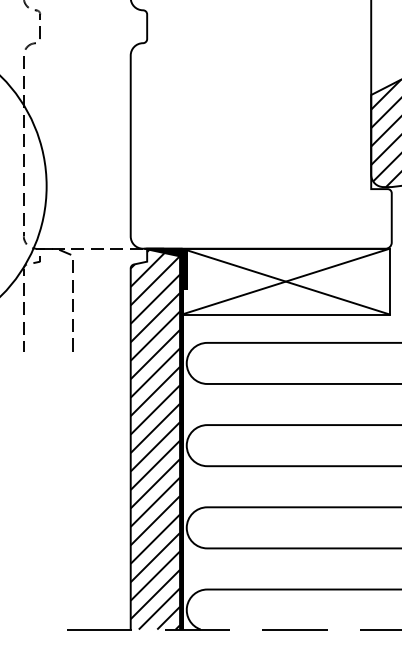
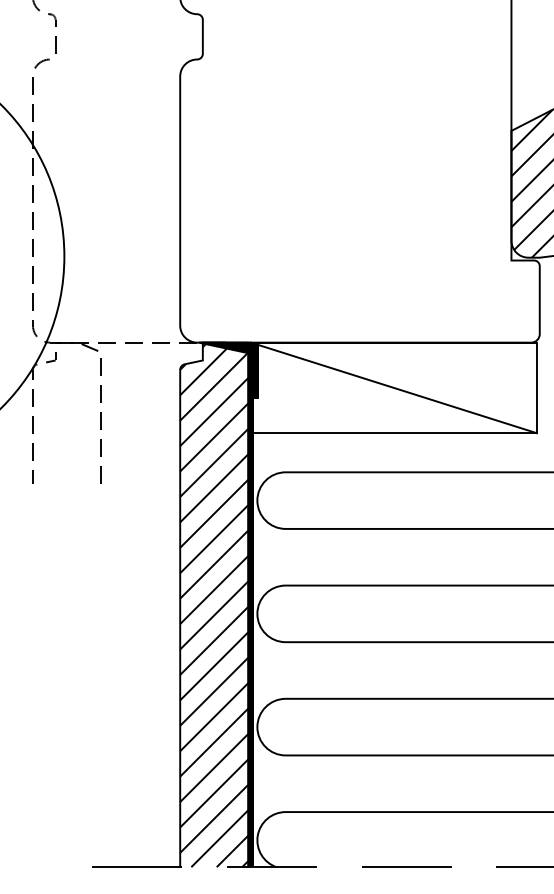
line: (285, 281) -> (393, 387), removed

